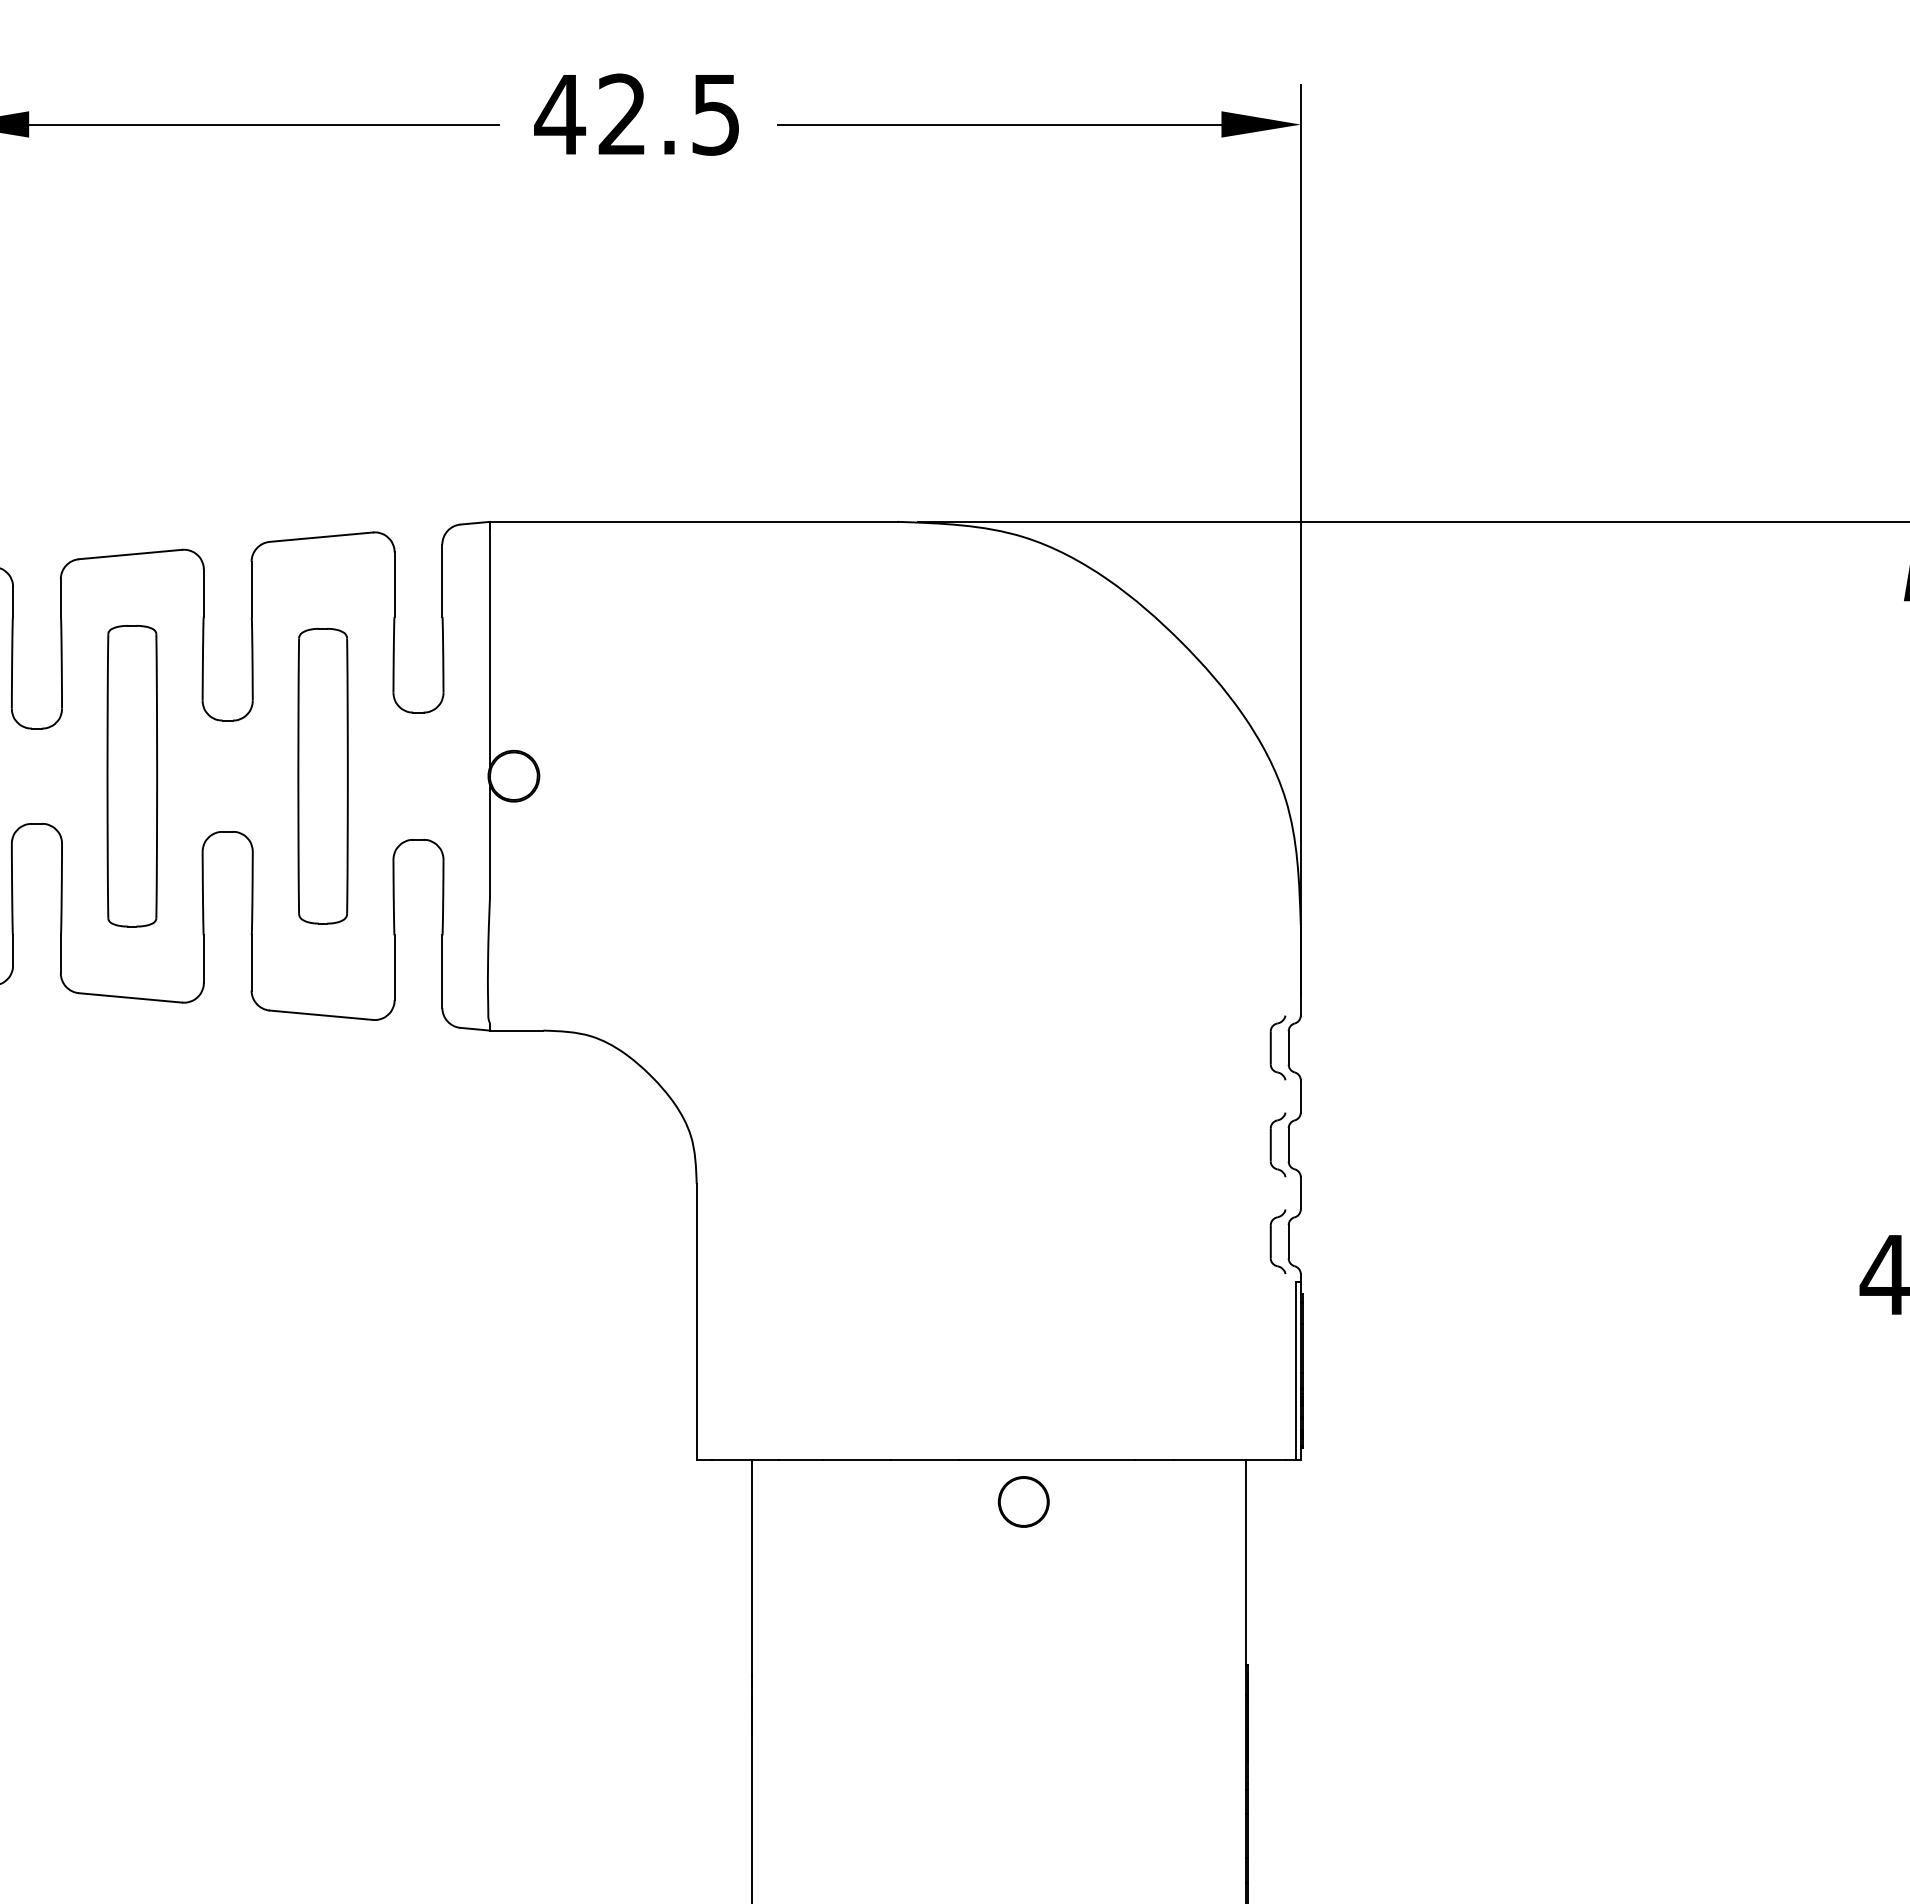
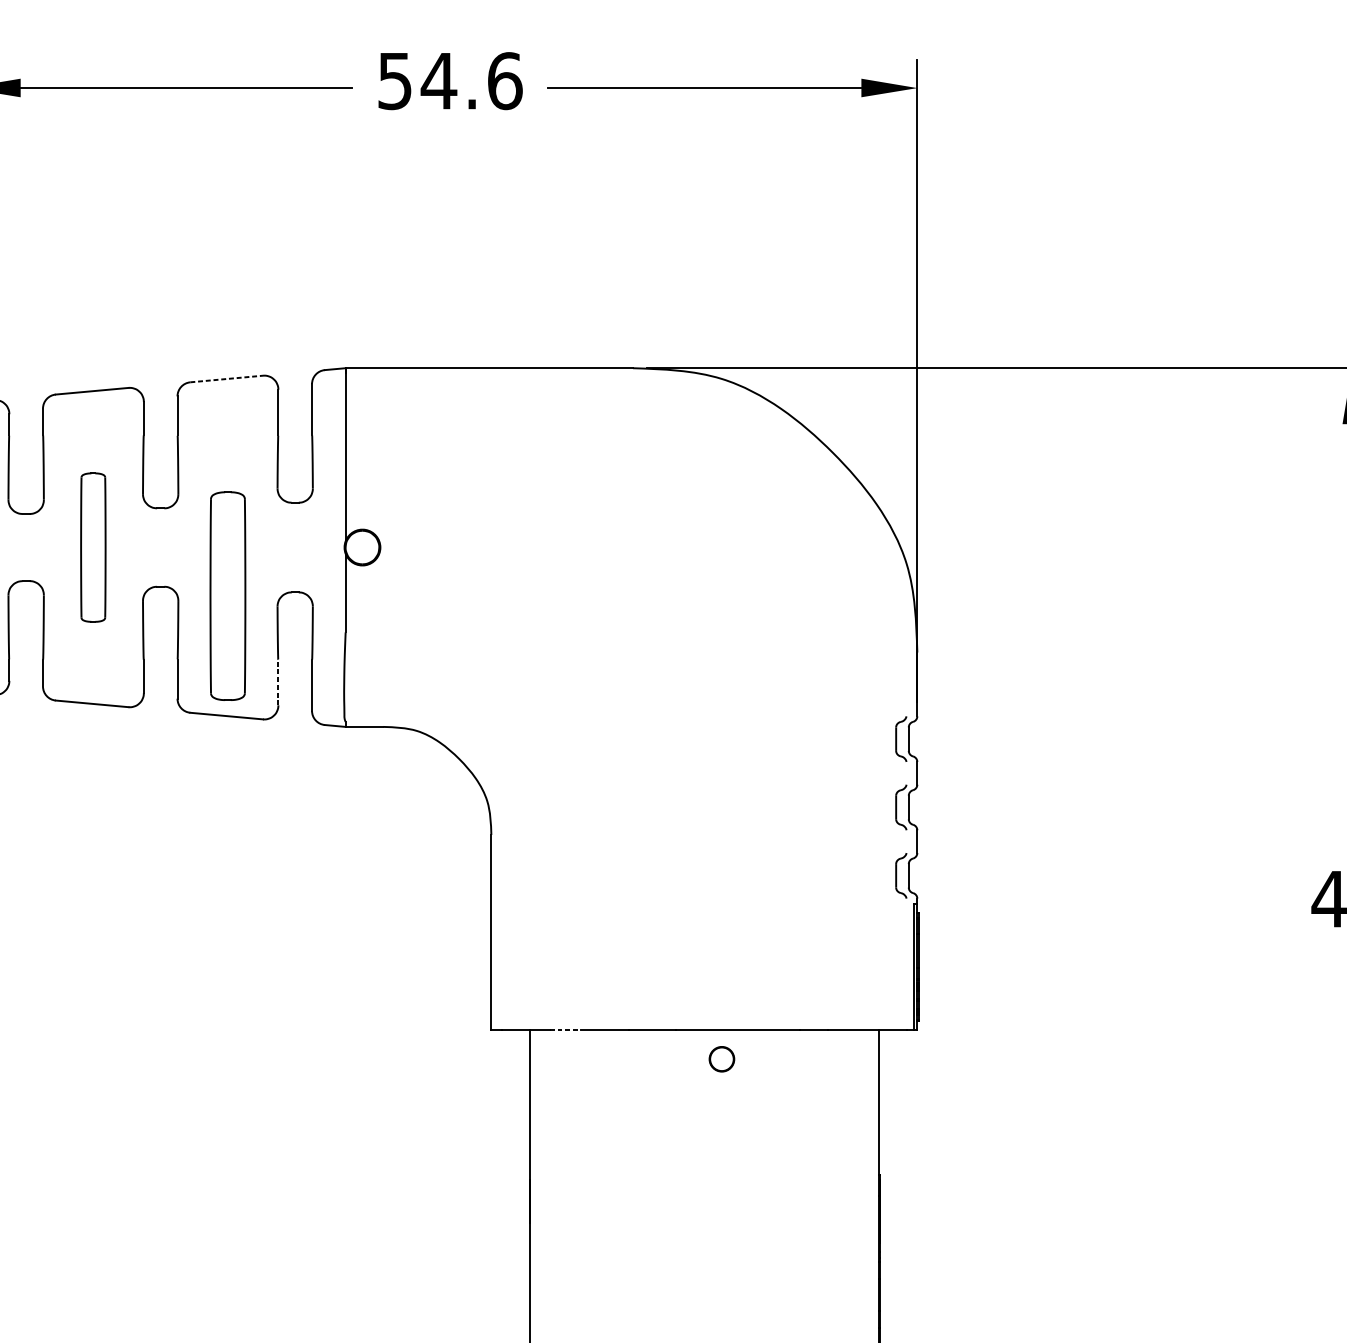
text: (637, 114) -> (449, 80), 42.5 -> 54.6
line: (321, 537) -> (226, 379), solid -> dashed
part: (322, 775) -> (227, 595), moved
part: (131, 776) -> (92, 547), size x0.7
line: (394, 967) -> (278, 682), solid -> dashed
line: (801, 1459) -> (565, 1029), solid -> dashed
circle: (1023, 1501) -> (721, 1058), size x0.7

